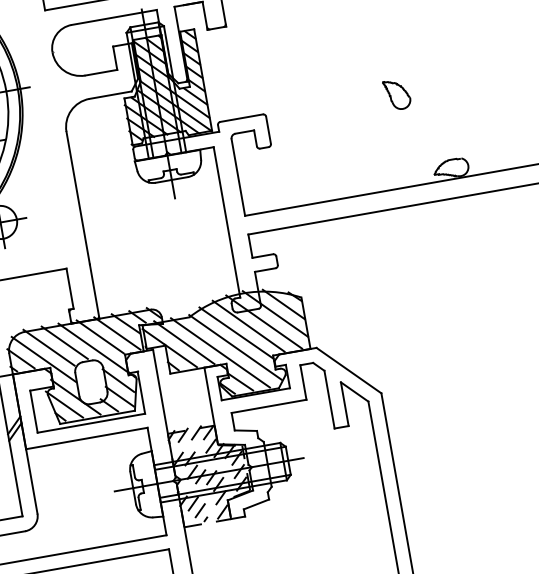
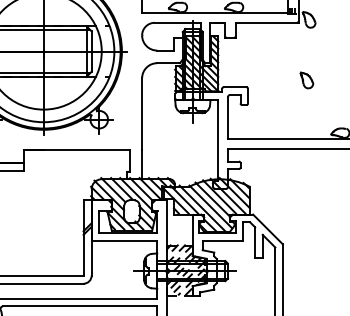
part: (396, 94) -> (306, 80), moved

